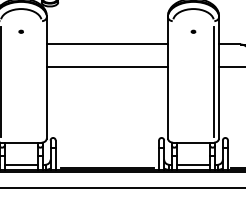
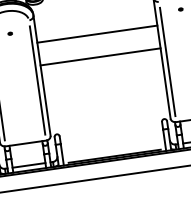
line: (41, 81) -> (37, 80), added
line: (173, 81) -> (168, 61), added

